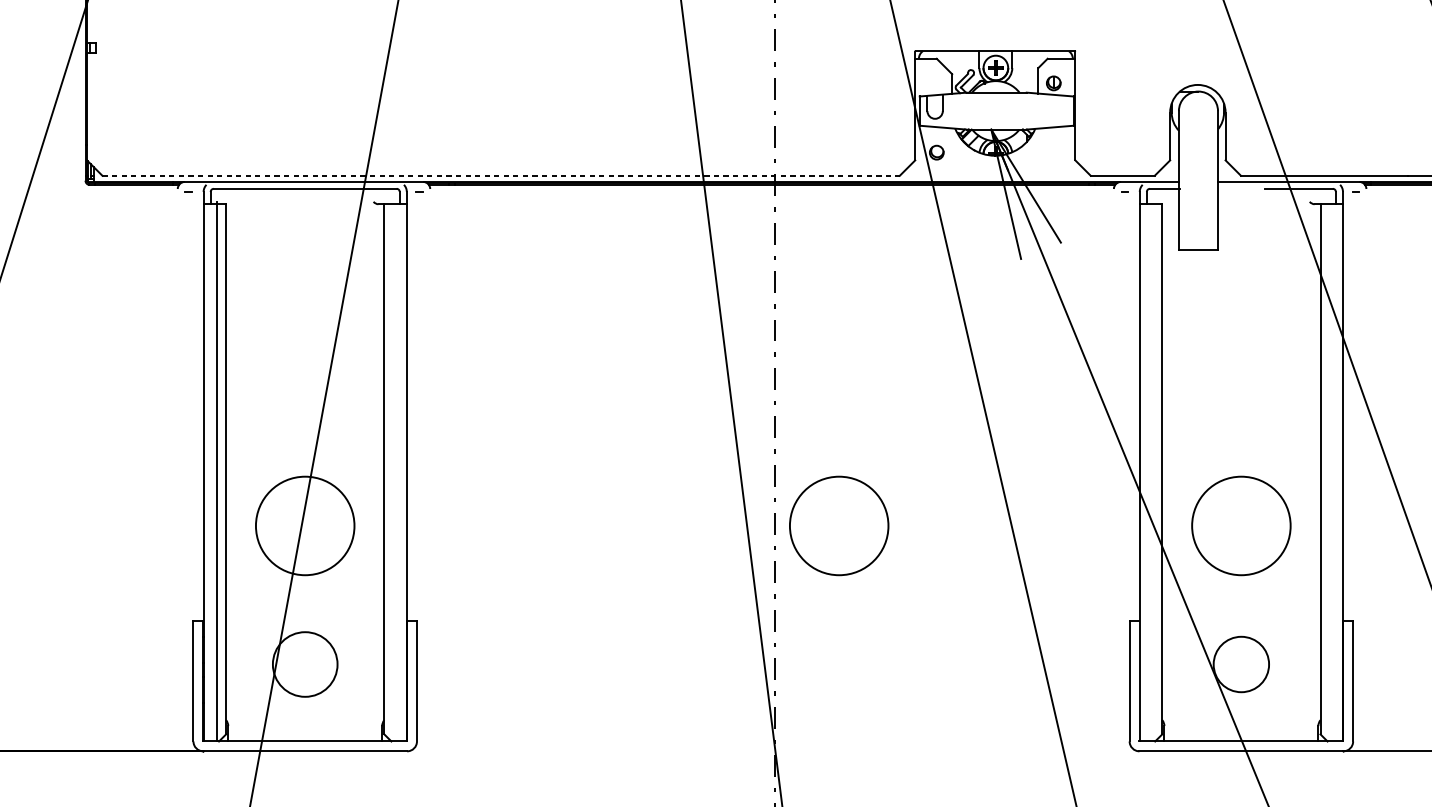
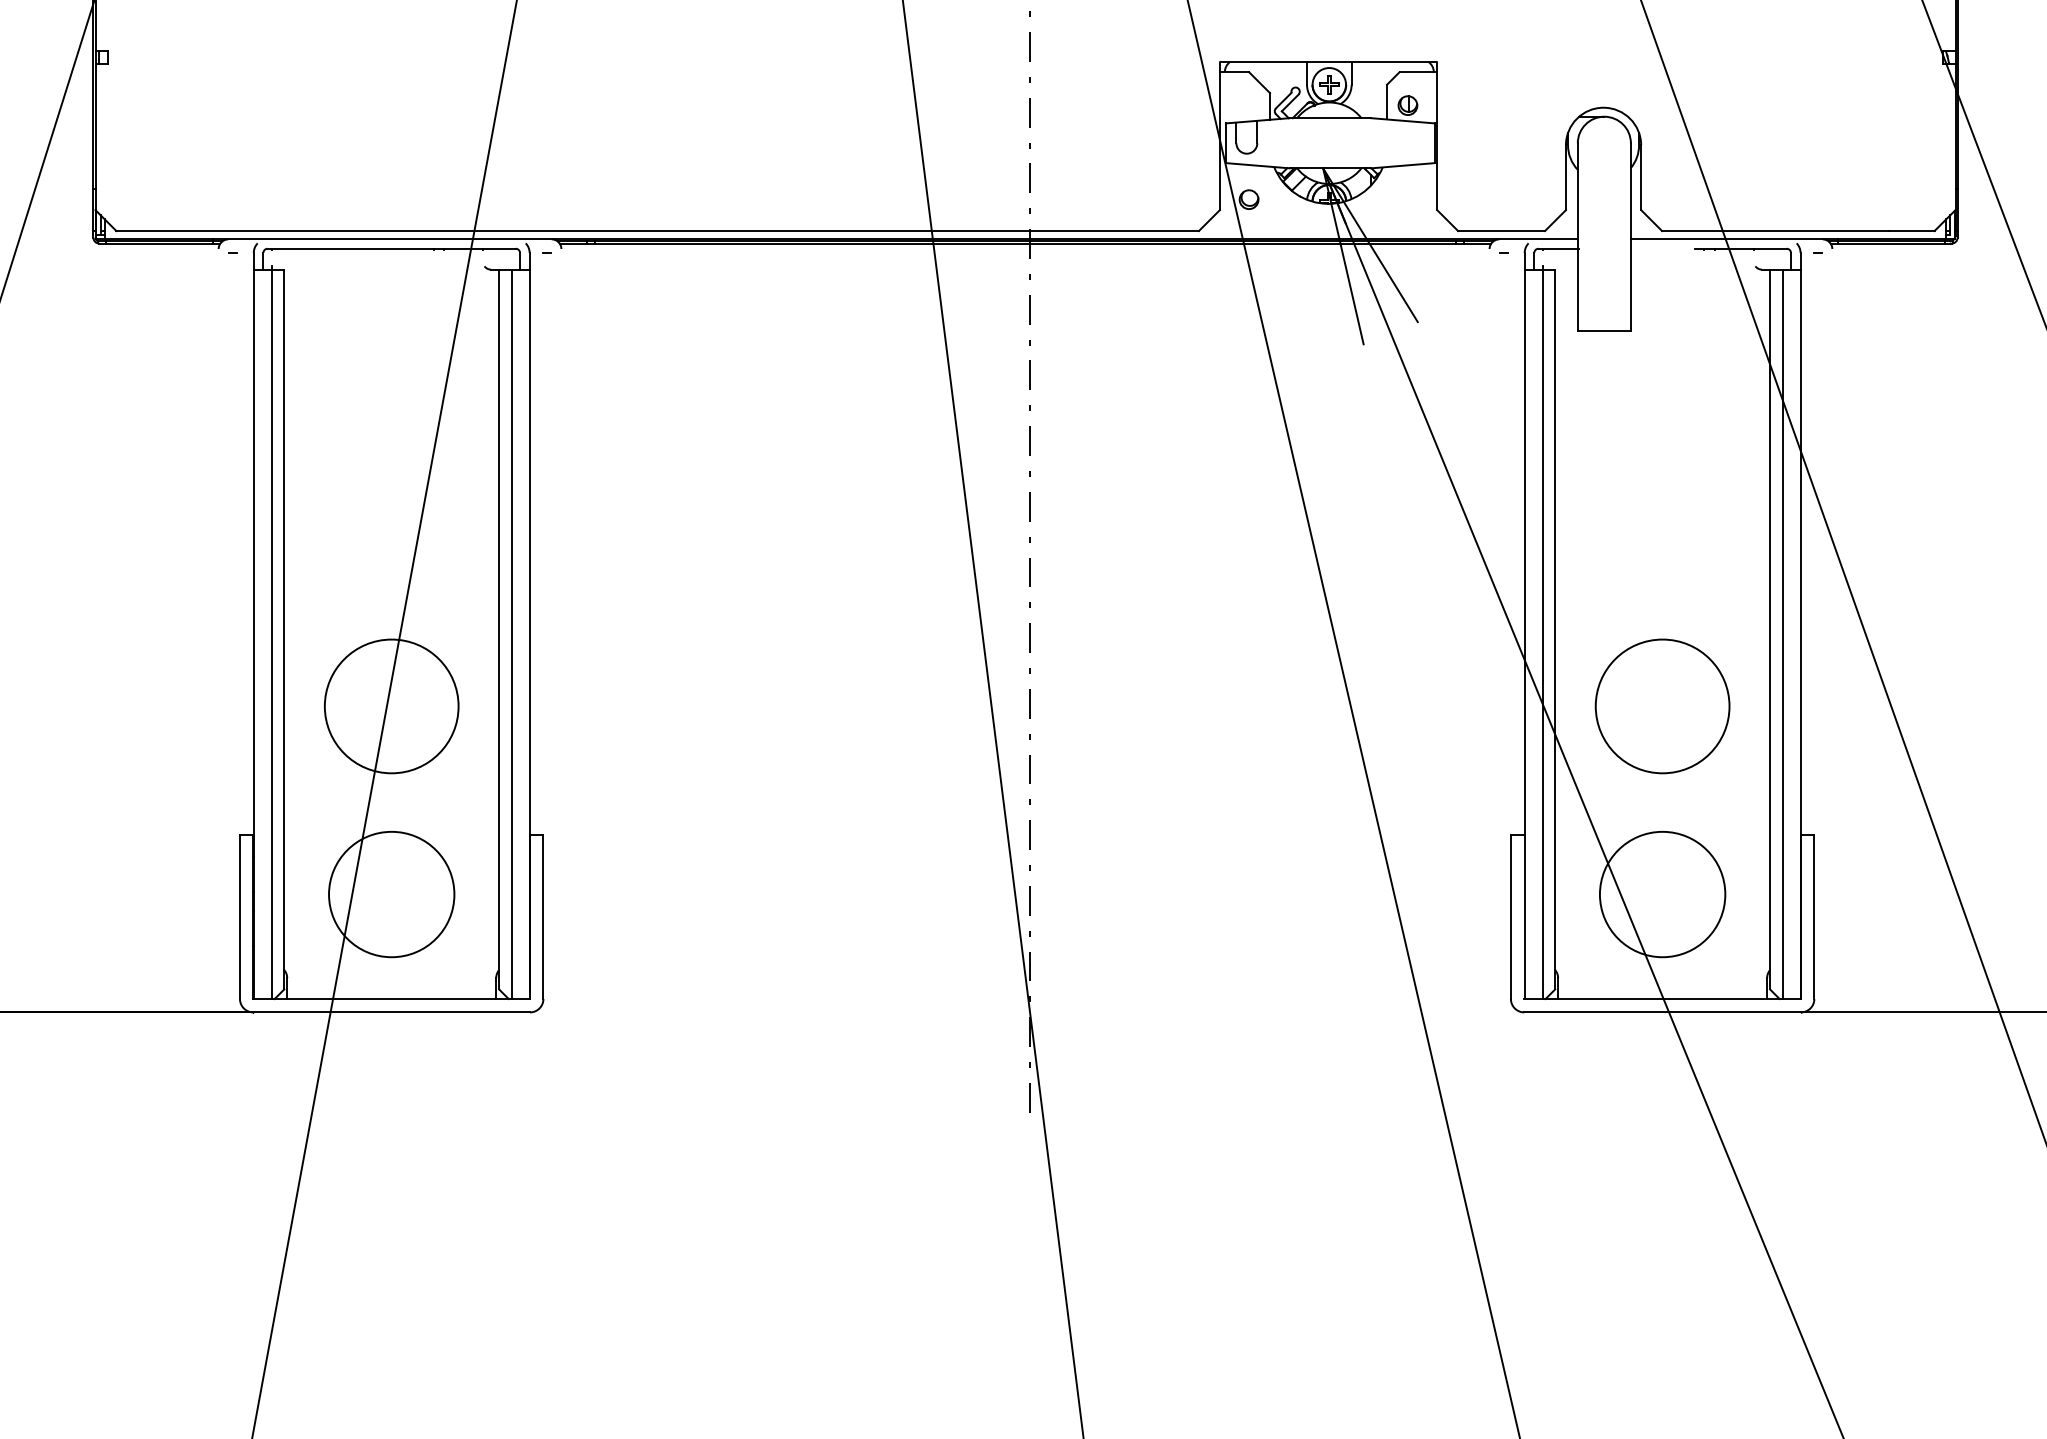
line: (501, 176) -> (658, 231), dashed -> solid
line: (1152, 471) -> (1542, 632), added
line: (393, 472) -> (511, 634), added
line: (1329, 472) -> (1782, 634), added
circle: (839, 526) -> (1116, 706), removed
circle: (305, 664) -> (391, 894), size x1.43
circle: (1241, 664) -> (1662, 894), size x1.67

